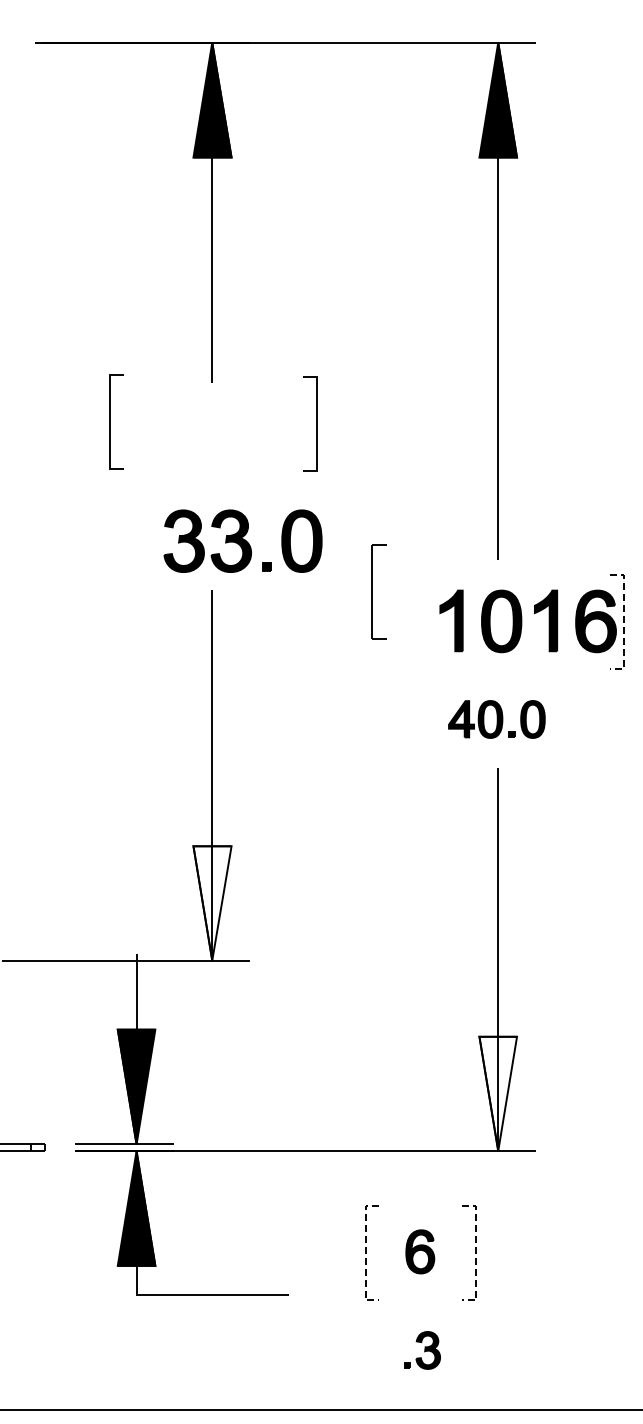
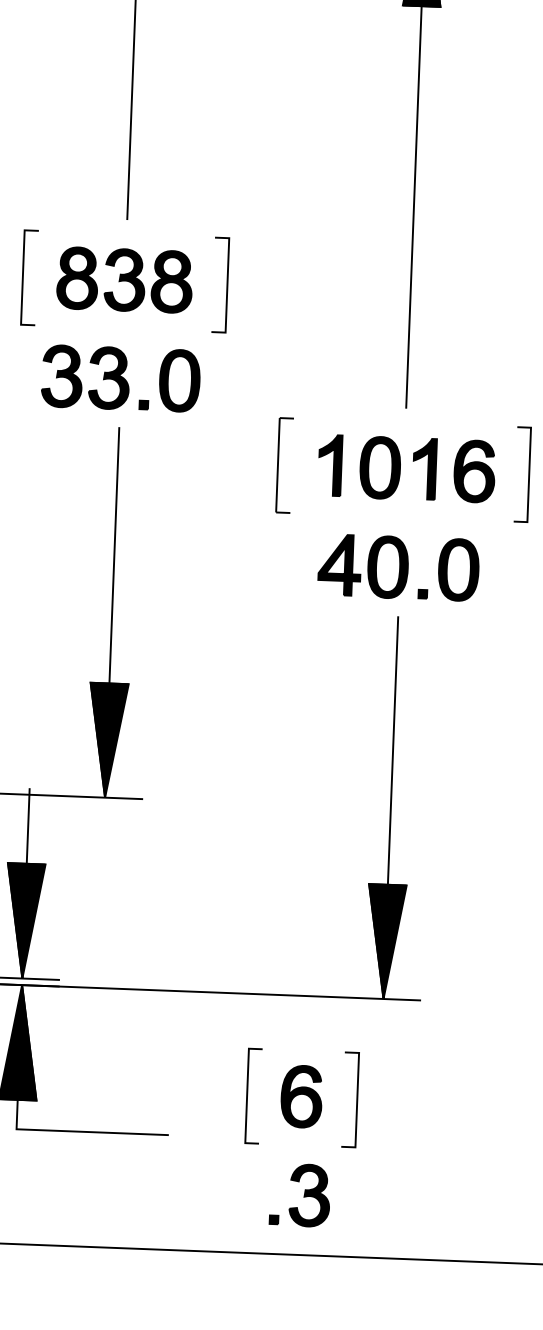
line: (110, 421) -> (23, 277), moved
line: (316, 423) -> (227, 284), moved
part: (212, 442) -> (125, 279), added
part: (242, 540) -> (120, 377), moved
part: (378, 591) -> (284, 465), moved
part: (527, 621) -> (406, 468), moved
line: (623, 622) -> (528, 475), dashed -> solid
part: (496, 719) -> (398, 567), size x1.67
fill: (212, 903) -> (107, 740), added
fill: (498, 1093) -> (385, 941), added
part: (420, 1251) -> (301, 1096), size x1.43
line: (365, 1253) -> (246, 1096), dashed -> solid
line: (475, 1253) -> (356, 1100), dashed -> solid
part: (422, 1350) -> (300, 1195), size x1.67

